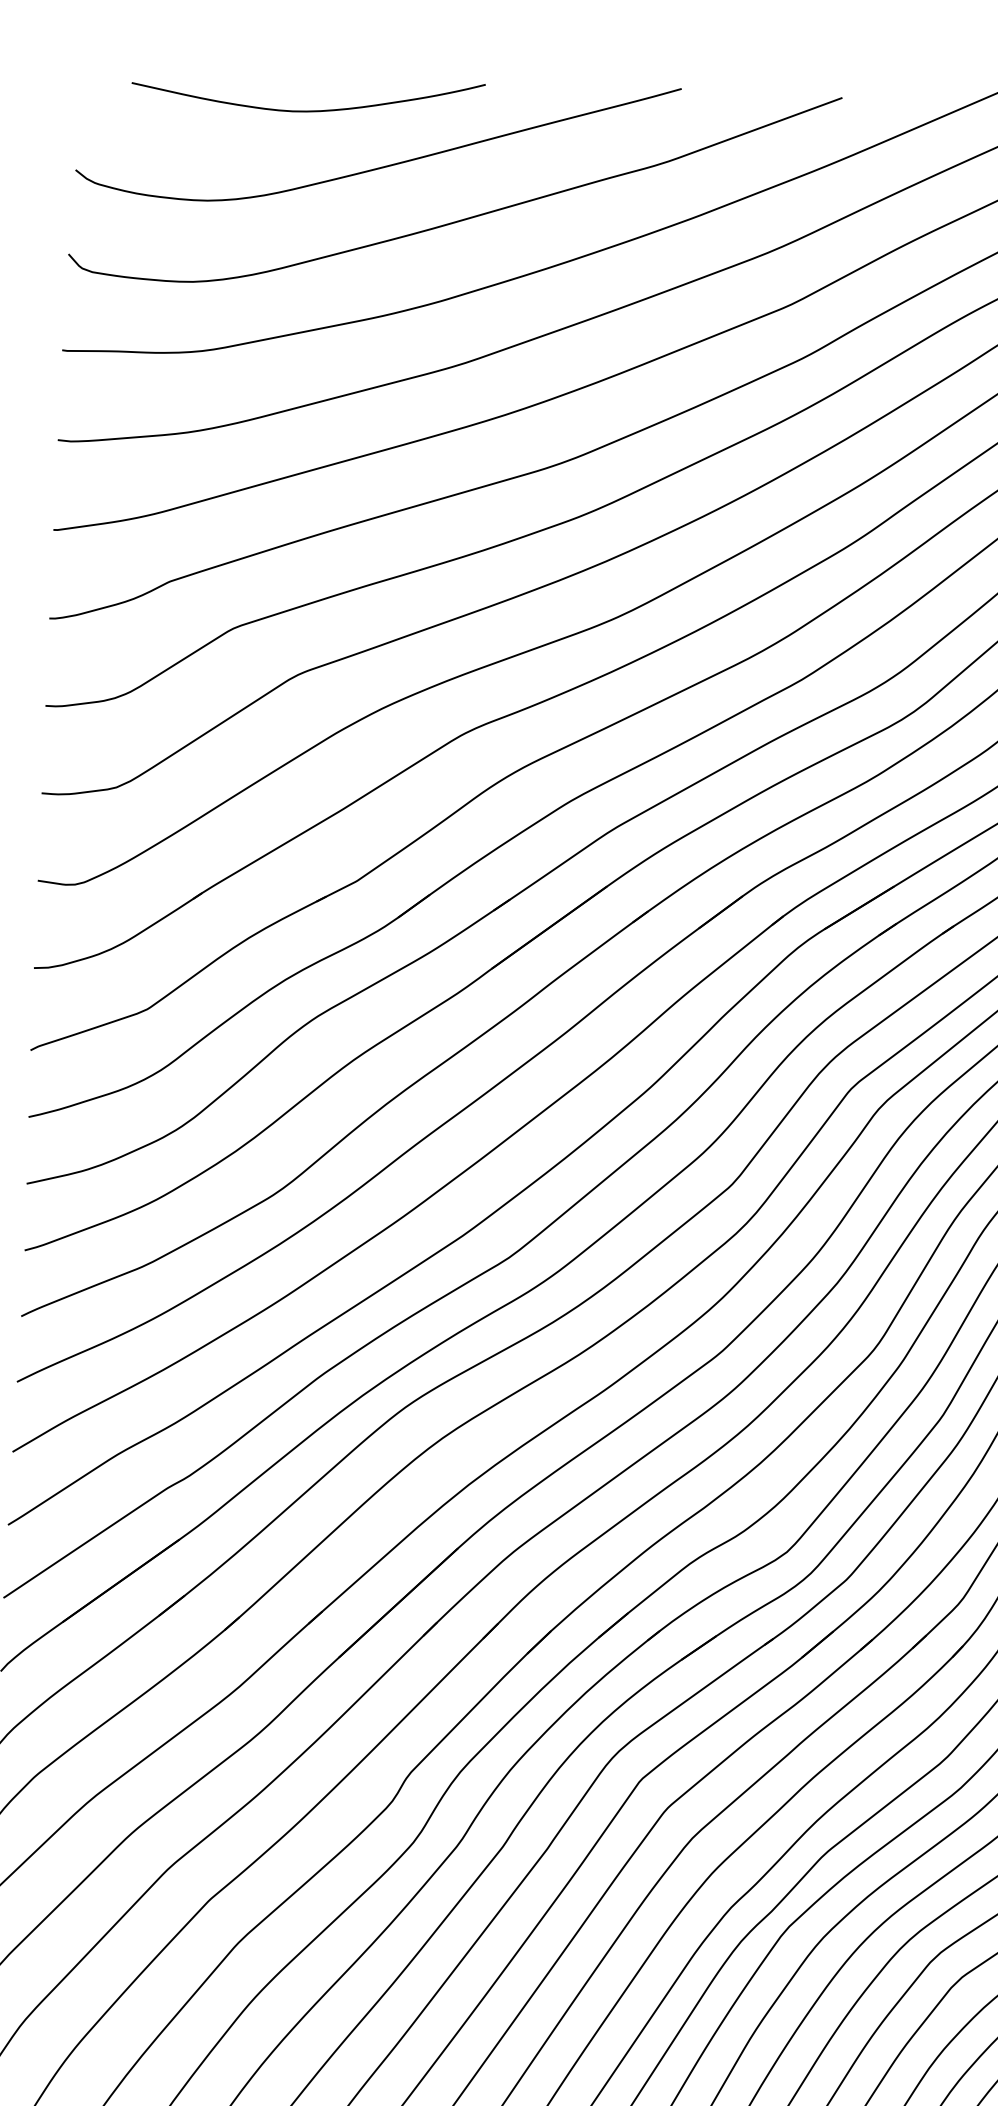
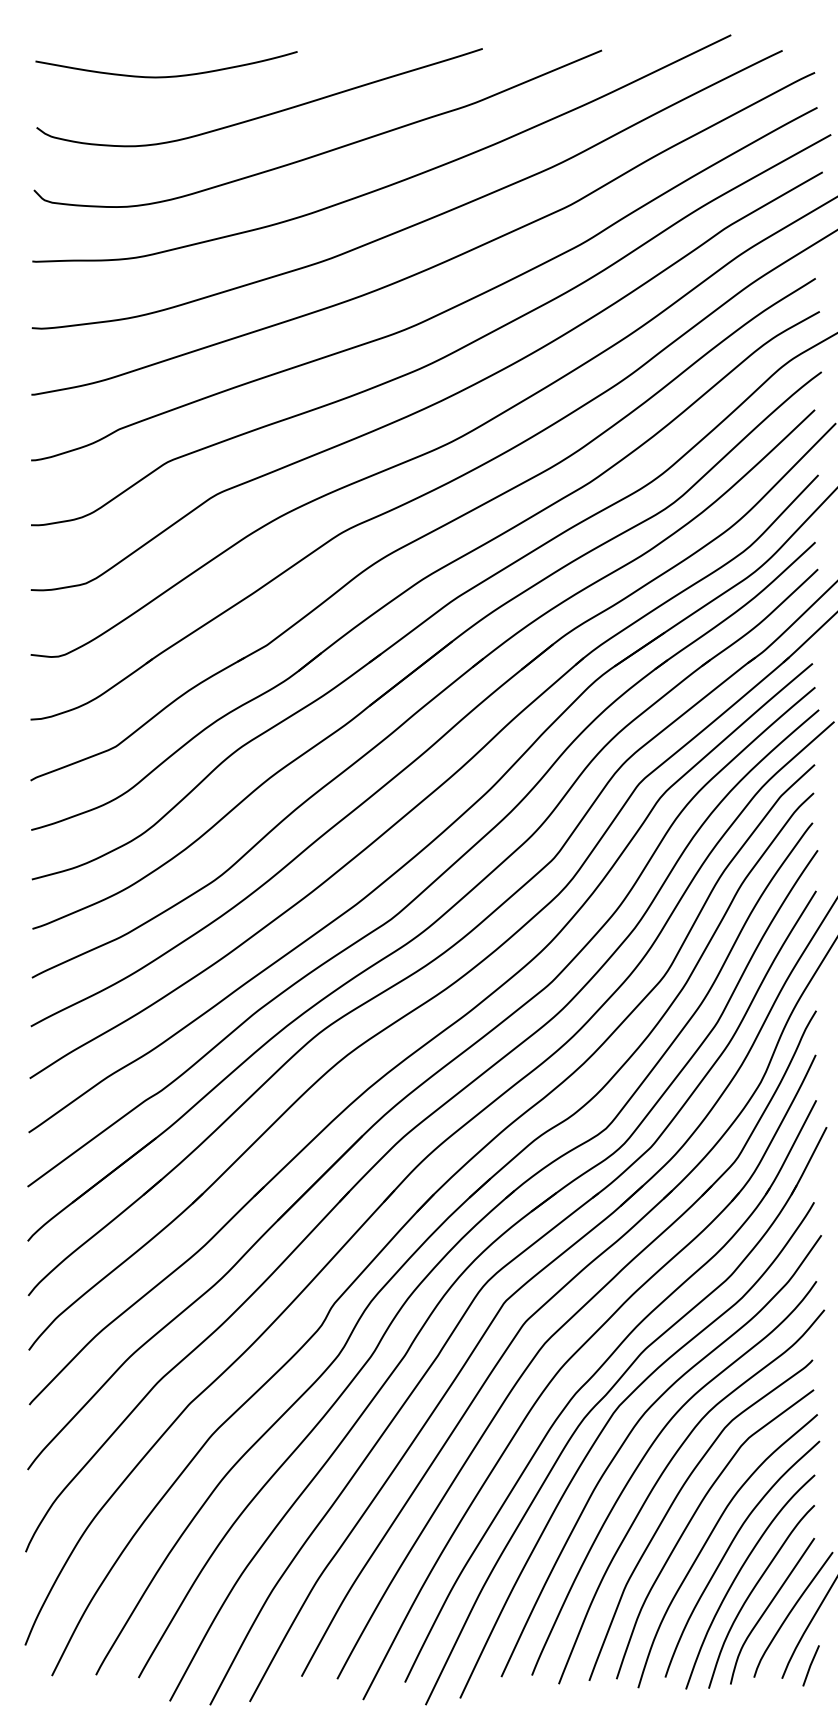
curve: (307, 110) -> (166, 76), moved

